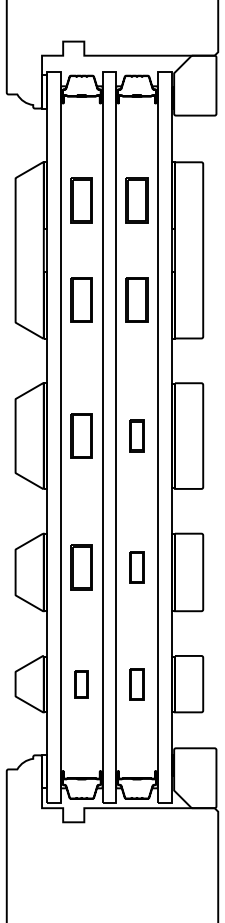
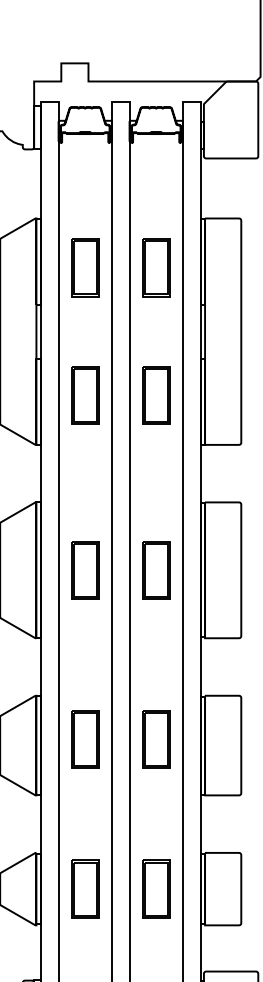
part: (136, 435) -> (155, 569), size x1.43
part: (136, 567) -> (155, 739), size x1.43
part: (81, 684) -> (84, 889), size x1.67
part: (136, 684) -> (155, 889), size x1.43

